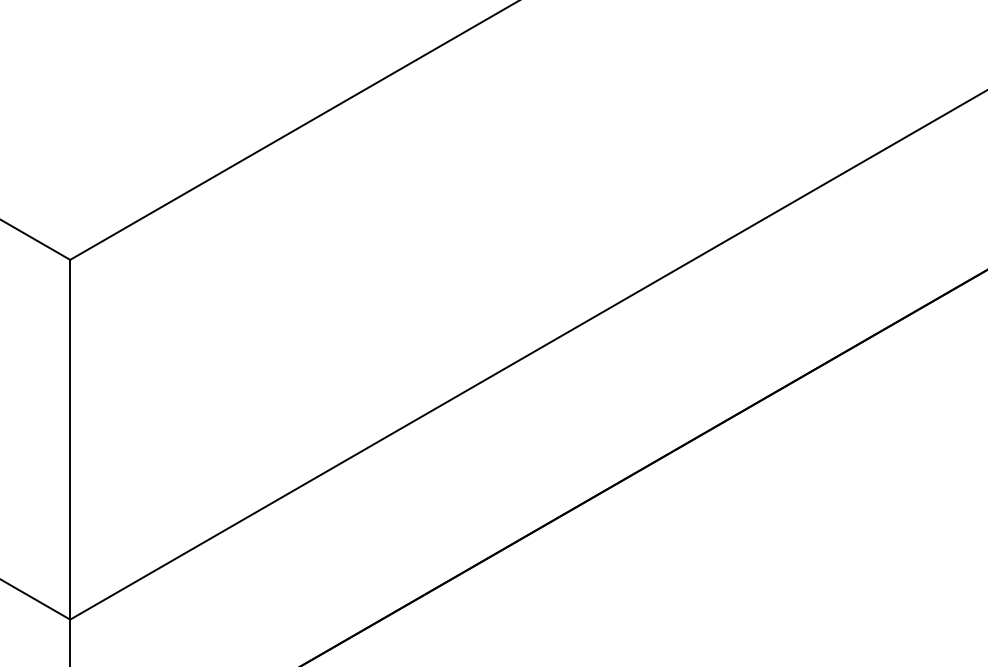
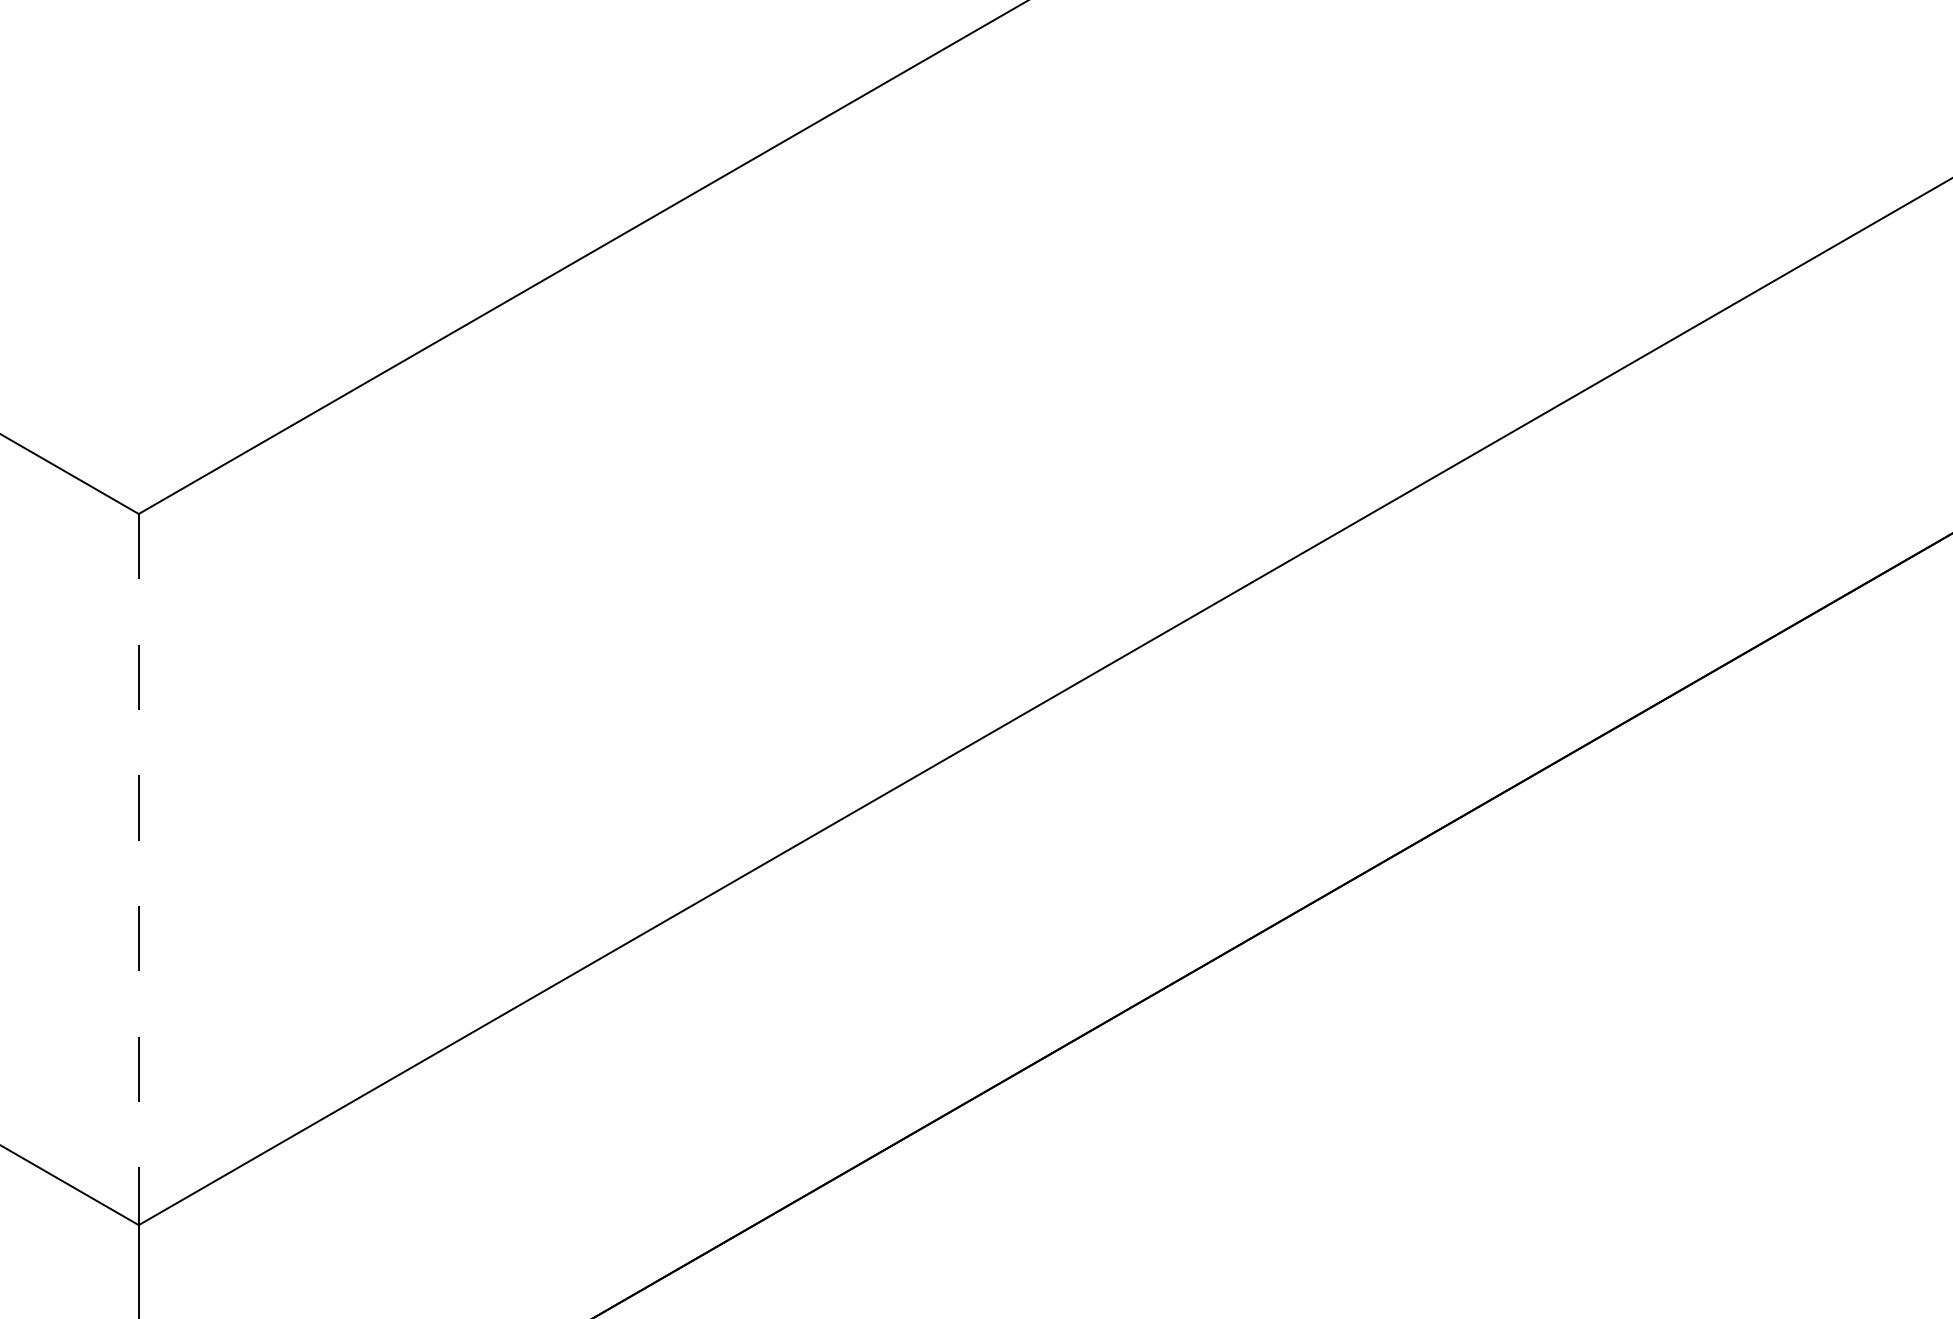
line: (70, 439) -> (139, 869), solid -> dashed

